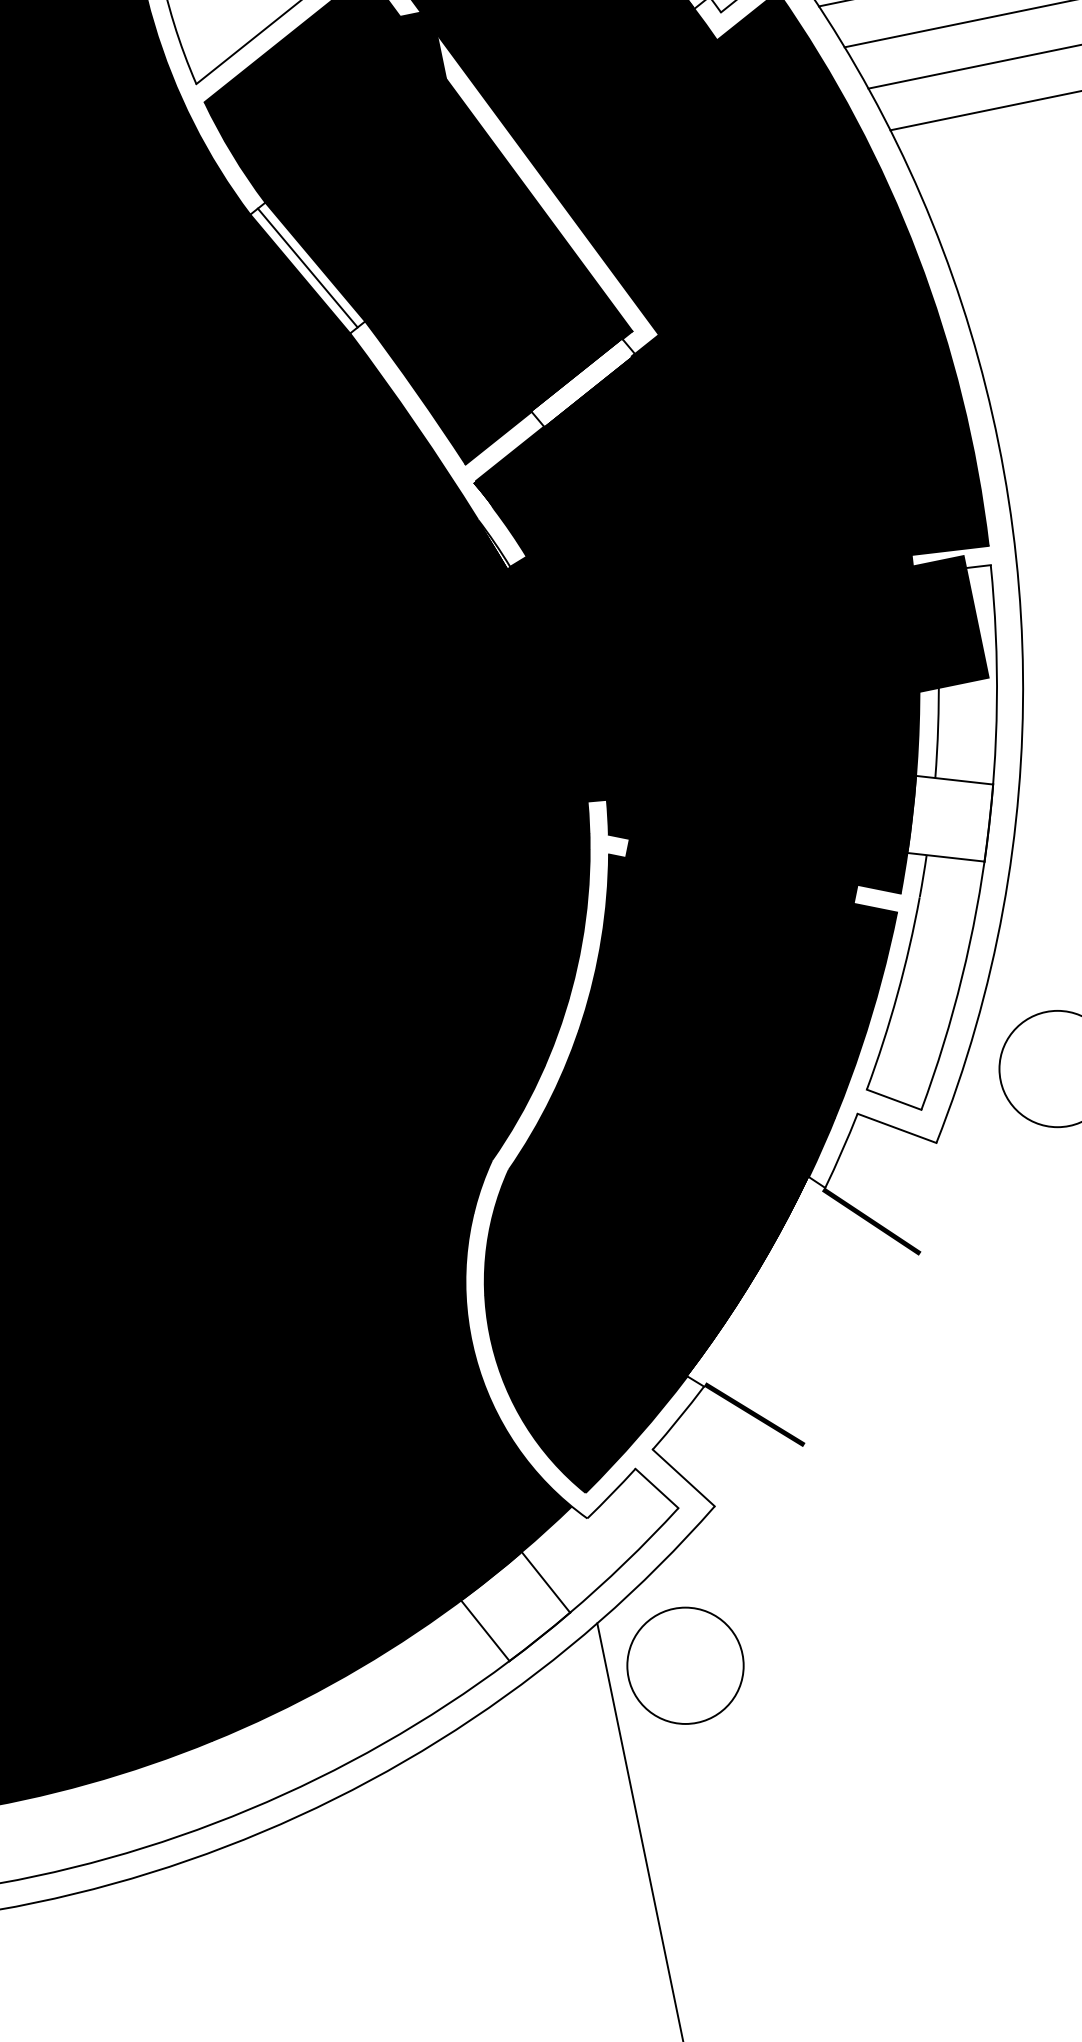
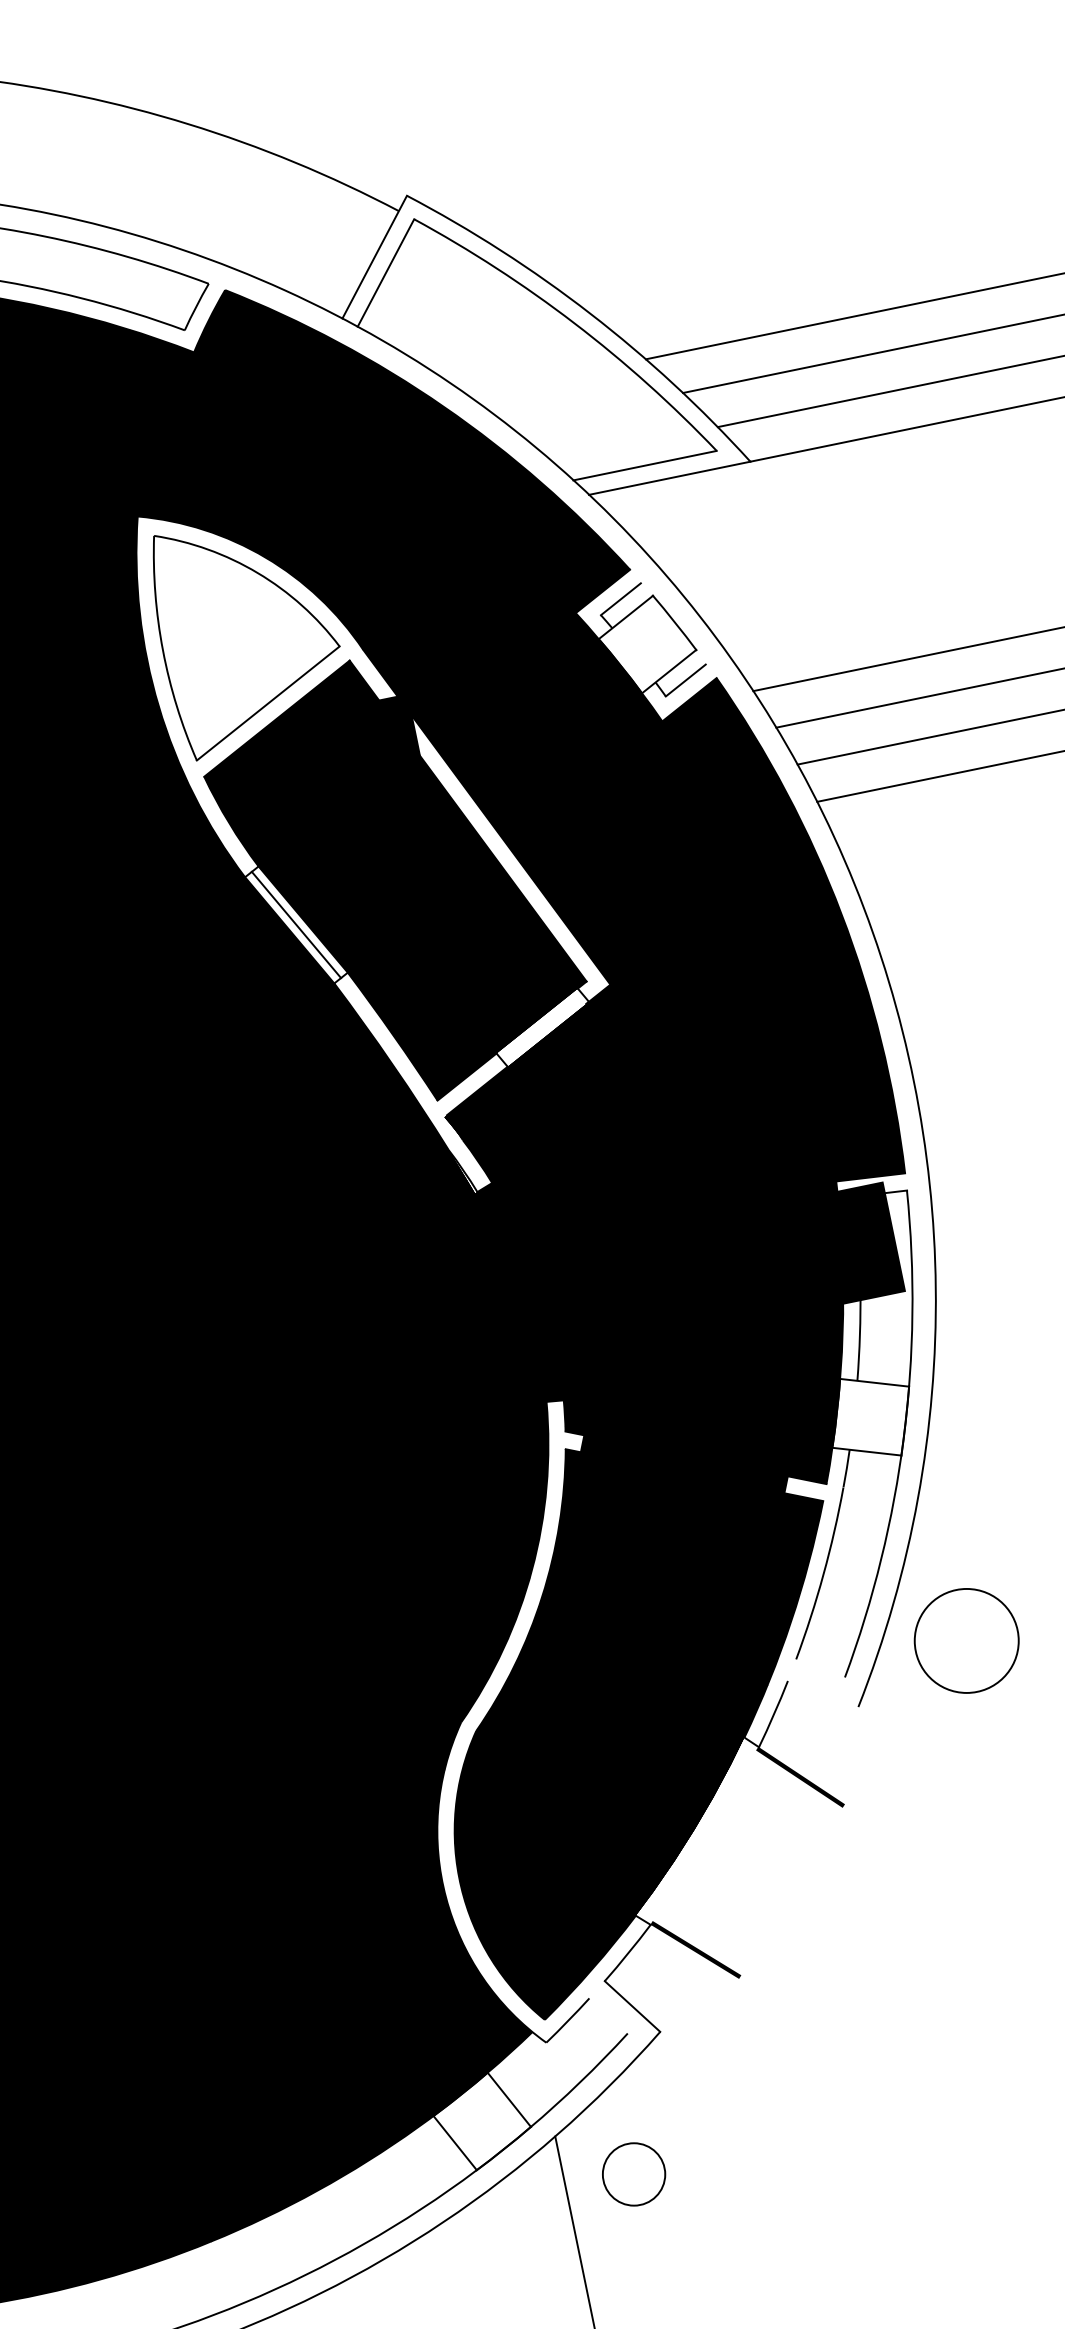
line: (894, 1099) -> (820, 1668), removed
line: (896, 1128) -> (822, 1694), removed
line: (656, 1488) -> (608, 2015), removed
circle: (684, 1665) -> (633, 2174), size x0.6

